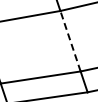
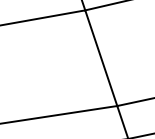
line: (70, 41) -> (101, 58), dashed -> solid

